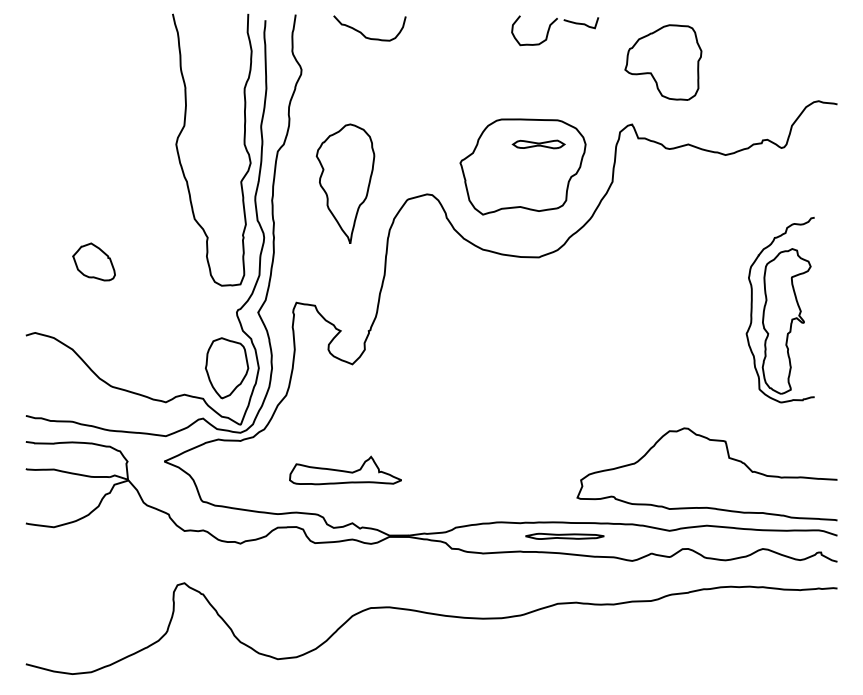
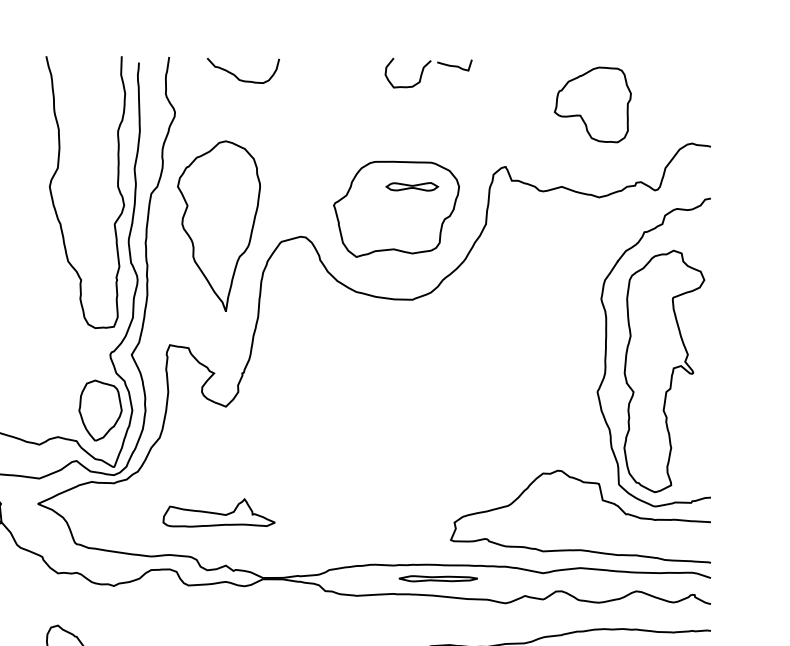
part: (663, 62) -> (592, 104), moved
part: (345, 183) -> (218, 225), size x1.43
part: (780, 309) -> (653, 351), size x1.67

